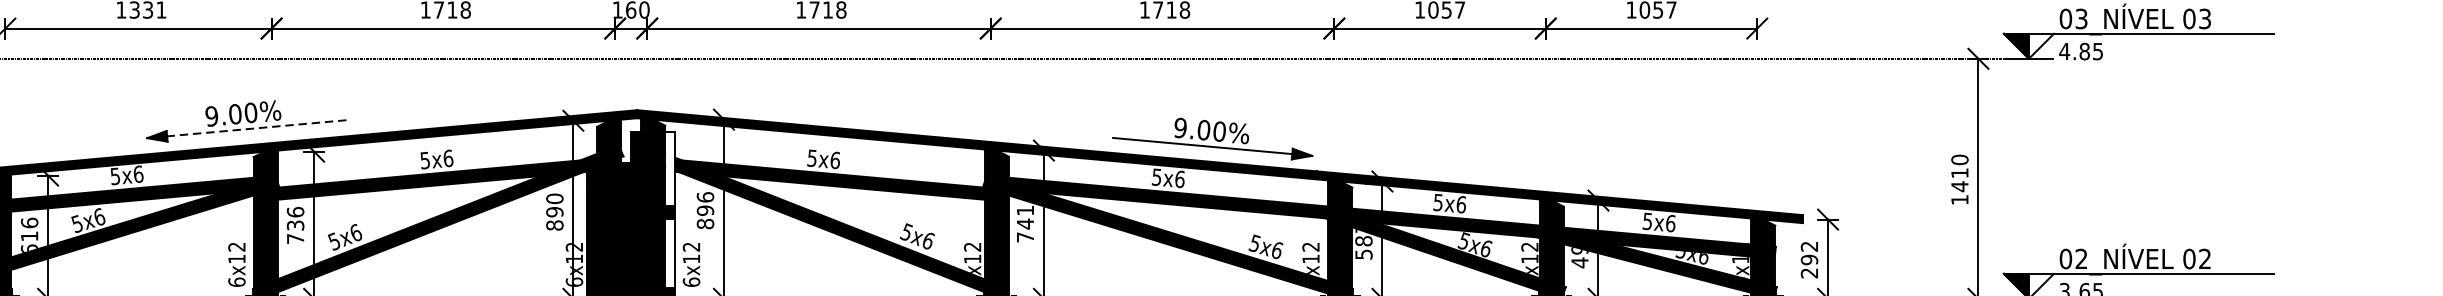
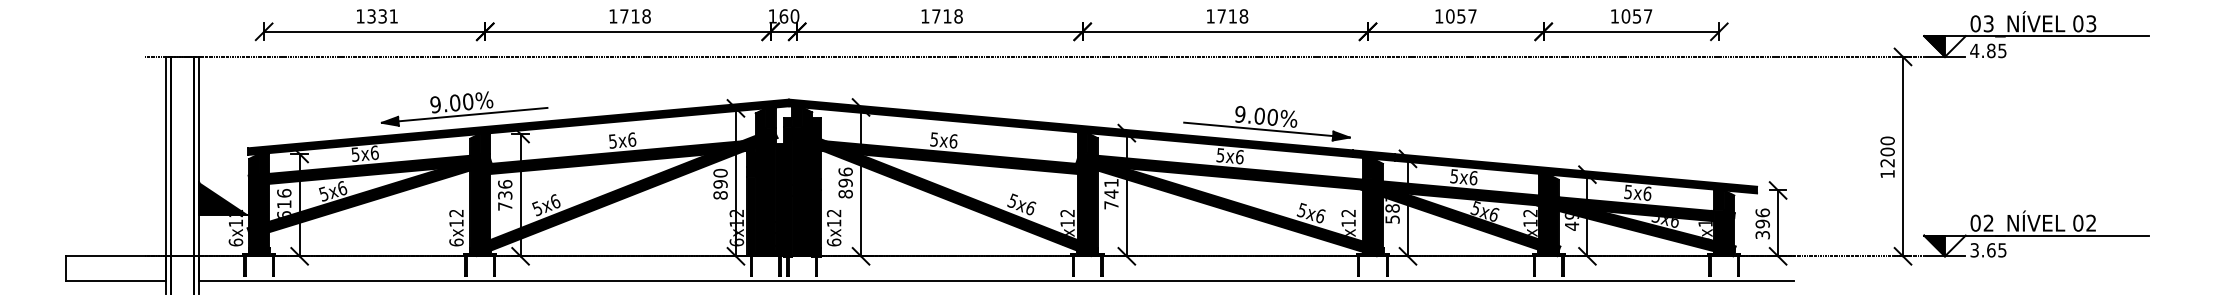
line: (246, 129) -> (464, 115), dashed -> solid
fill: (670, 169) -> (816, 148), added
text: (1959, 179) -> (1887, 157), 1410 -> 1200
fill: (670, 253) -> (816, 218), added
text: (1809, 259) -> (1762, 223), 292 -> 396

